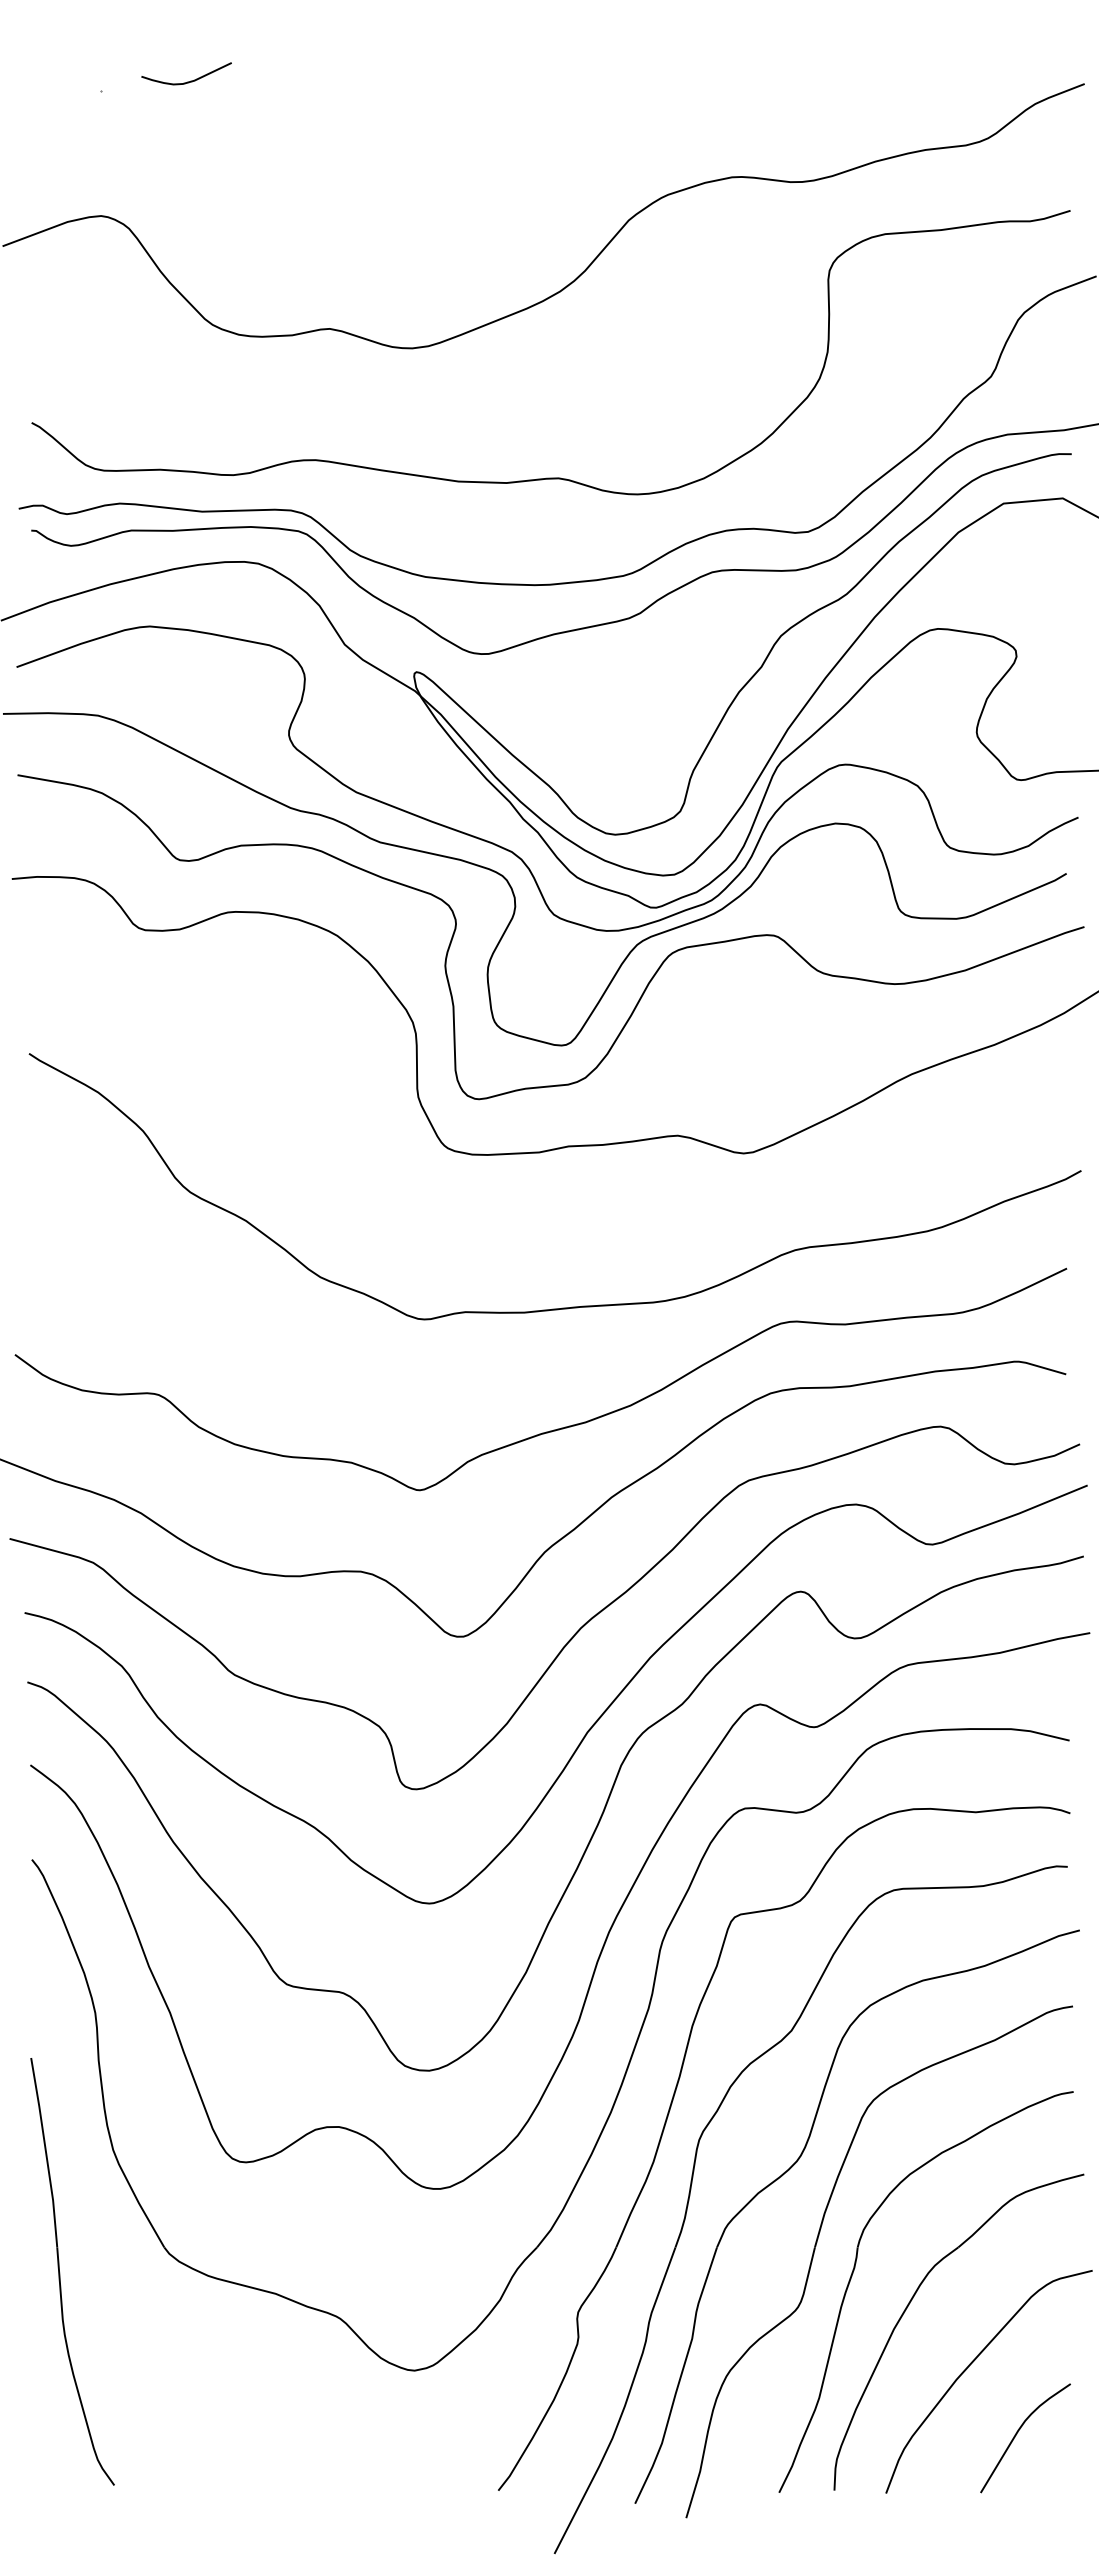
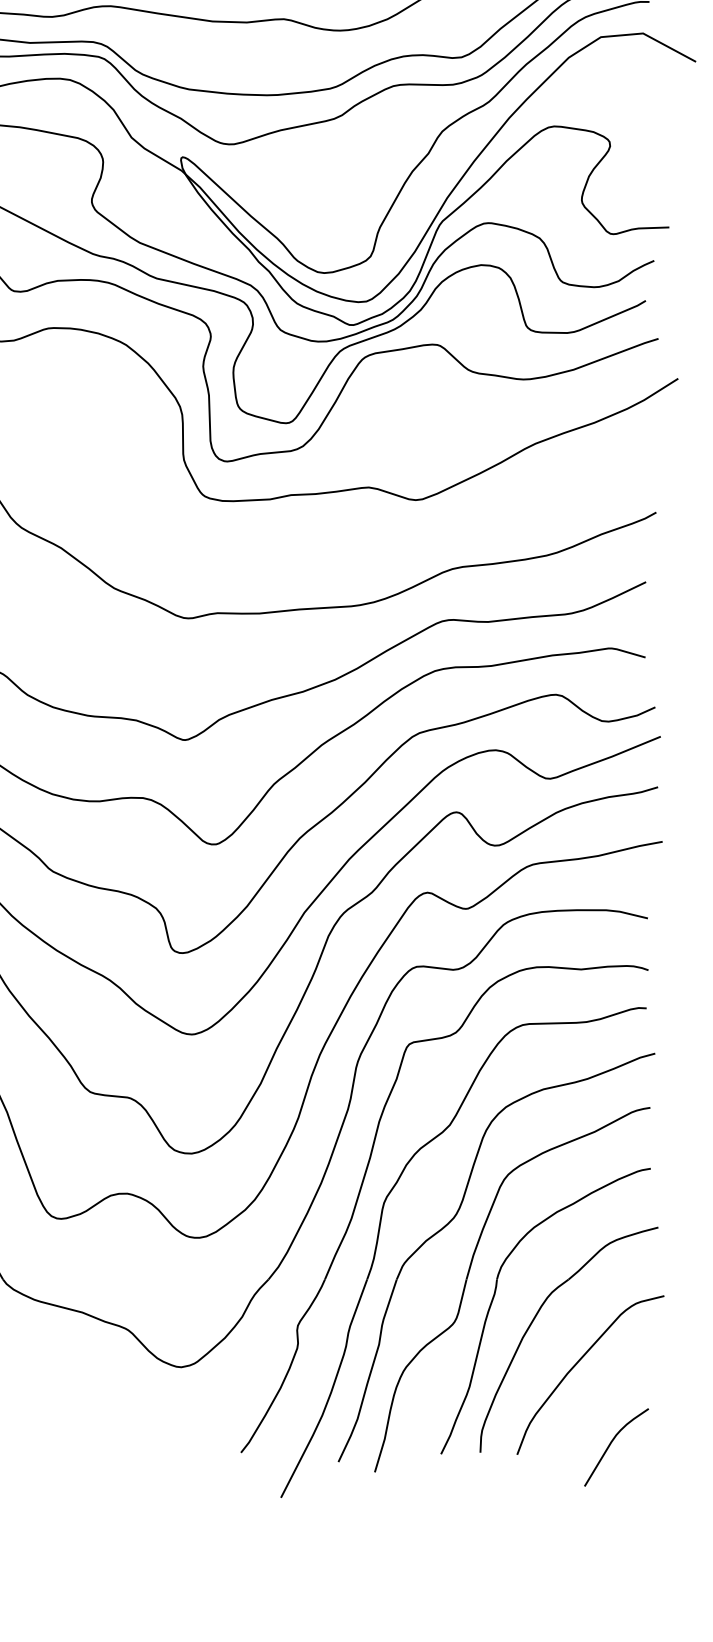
curve: (1017, 2434) -> (610, 1444), moved

